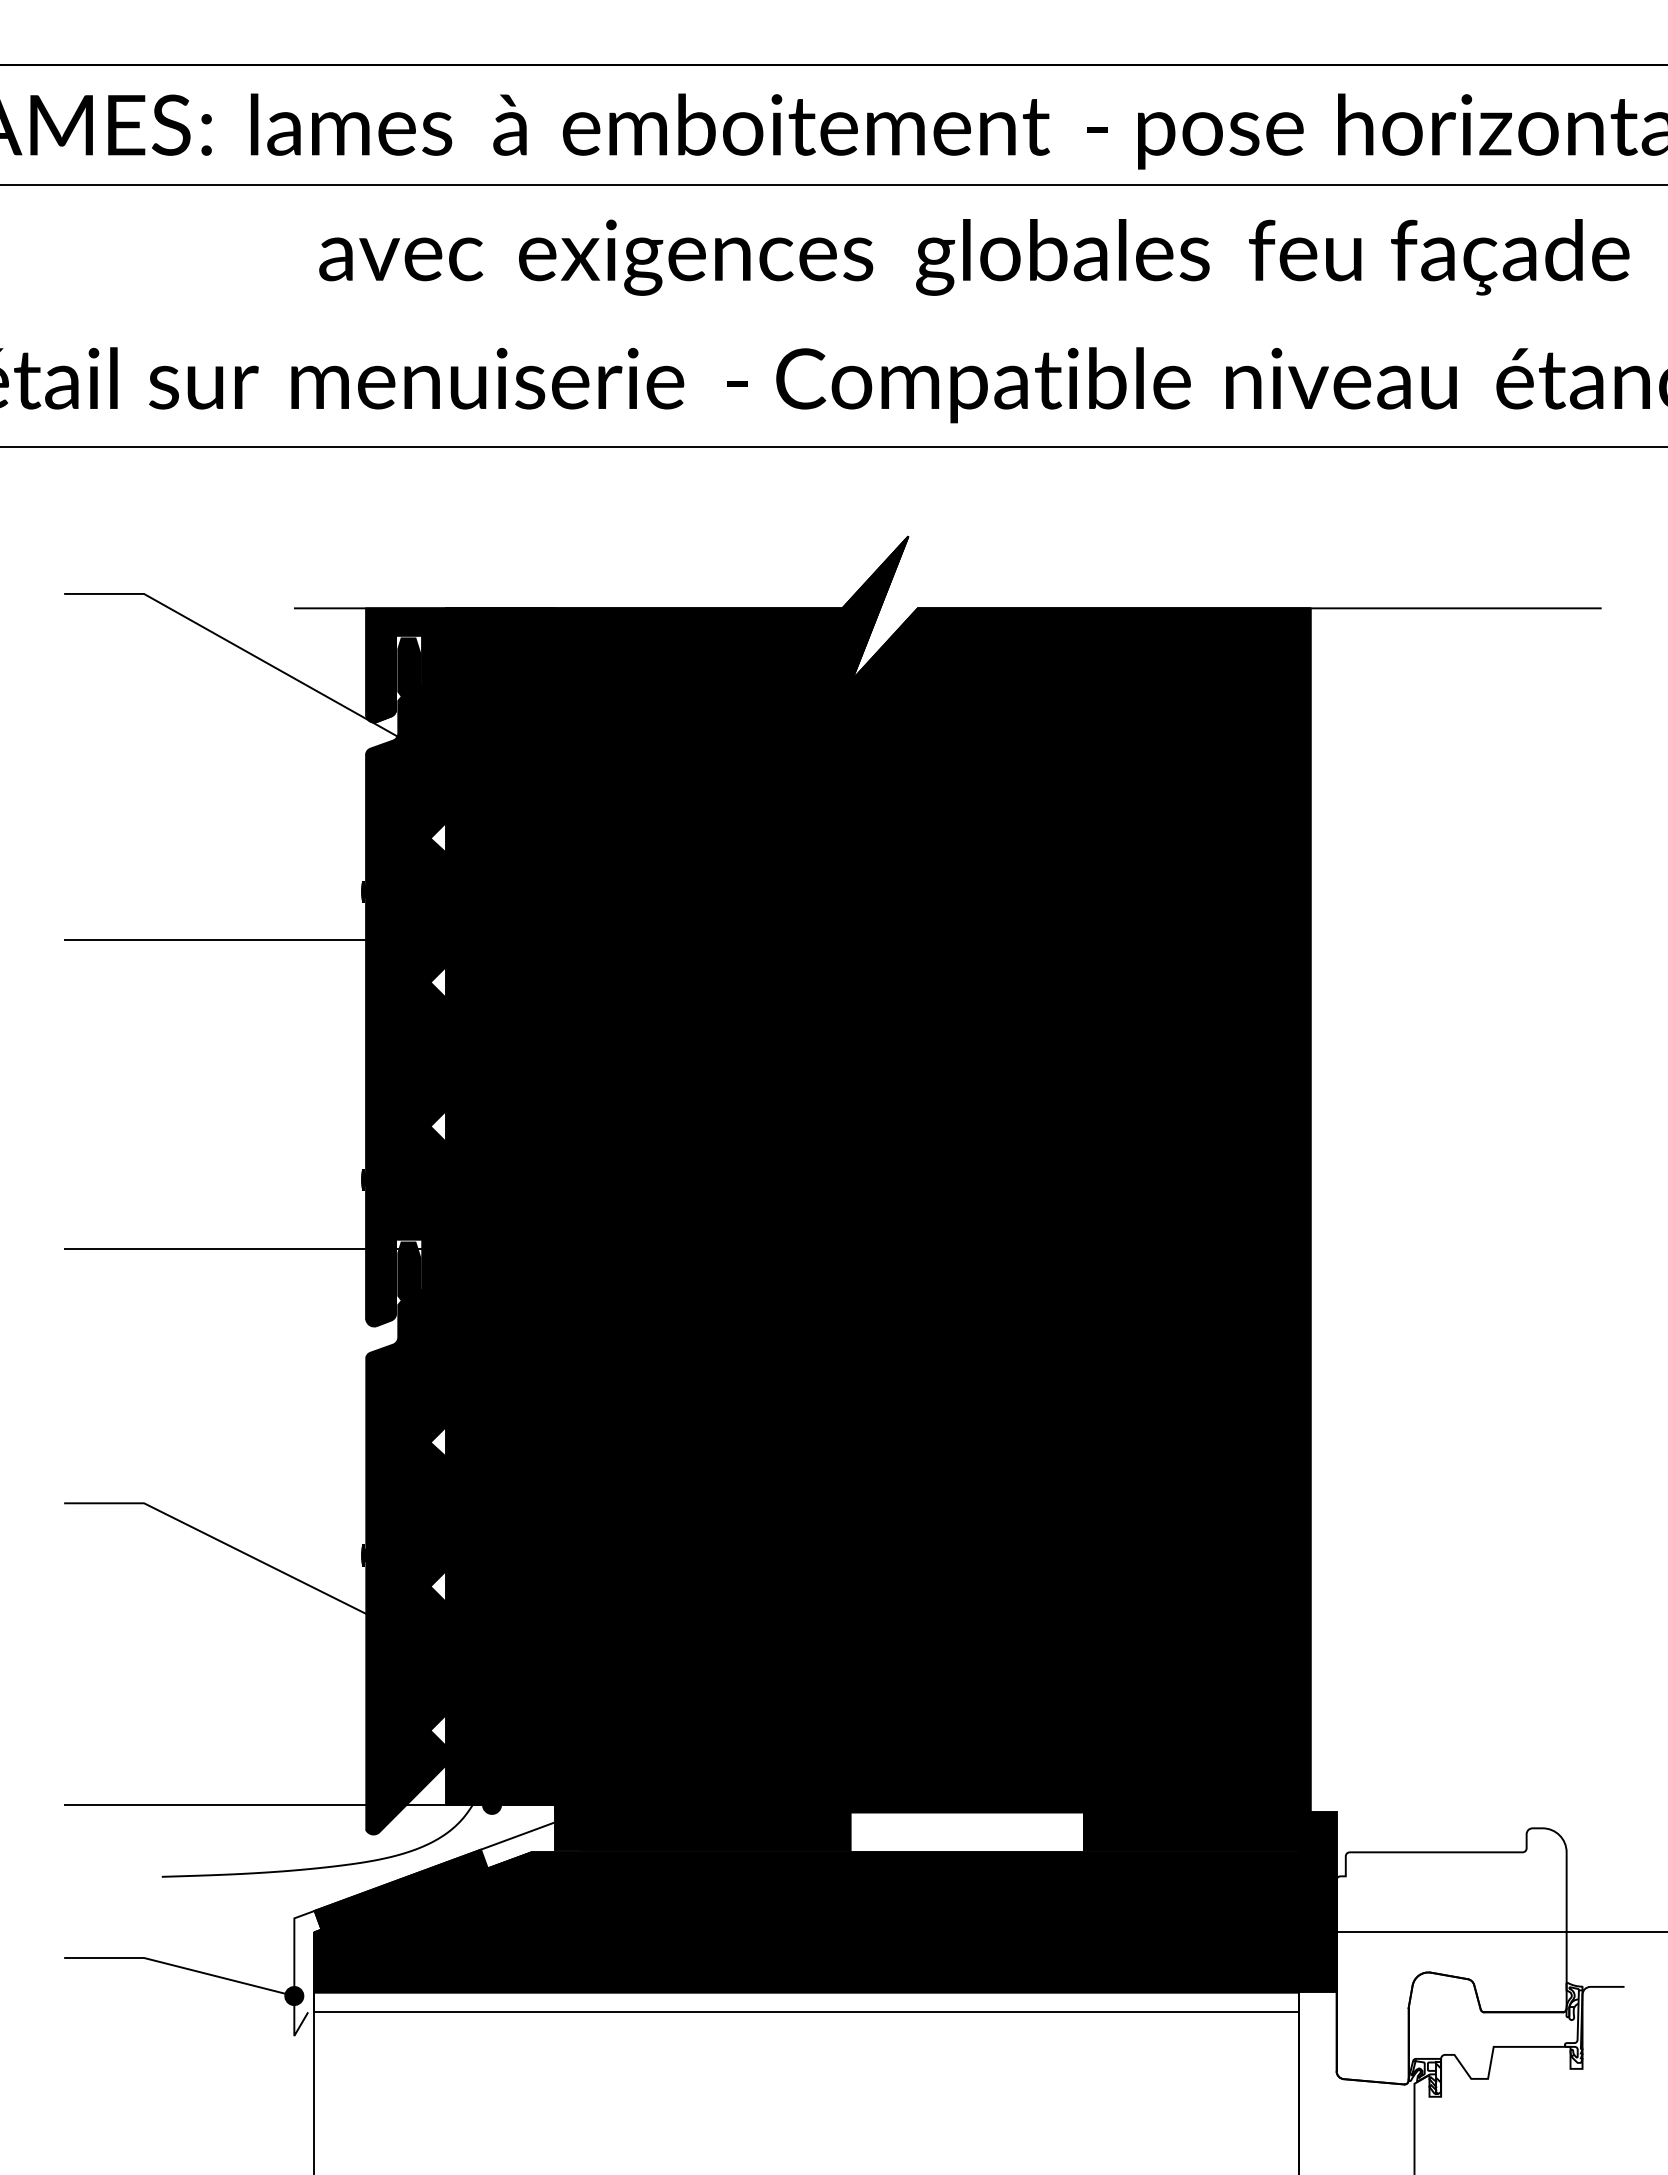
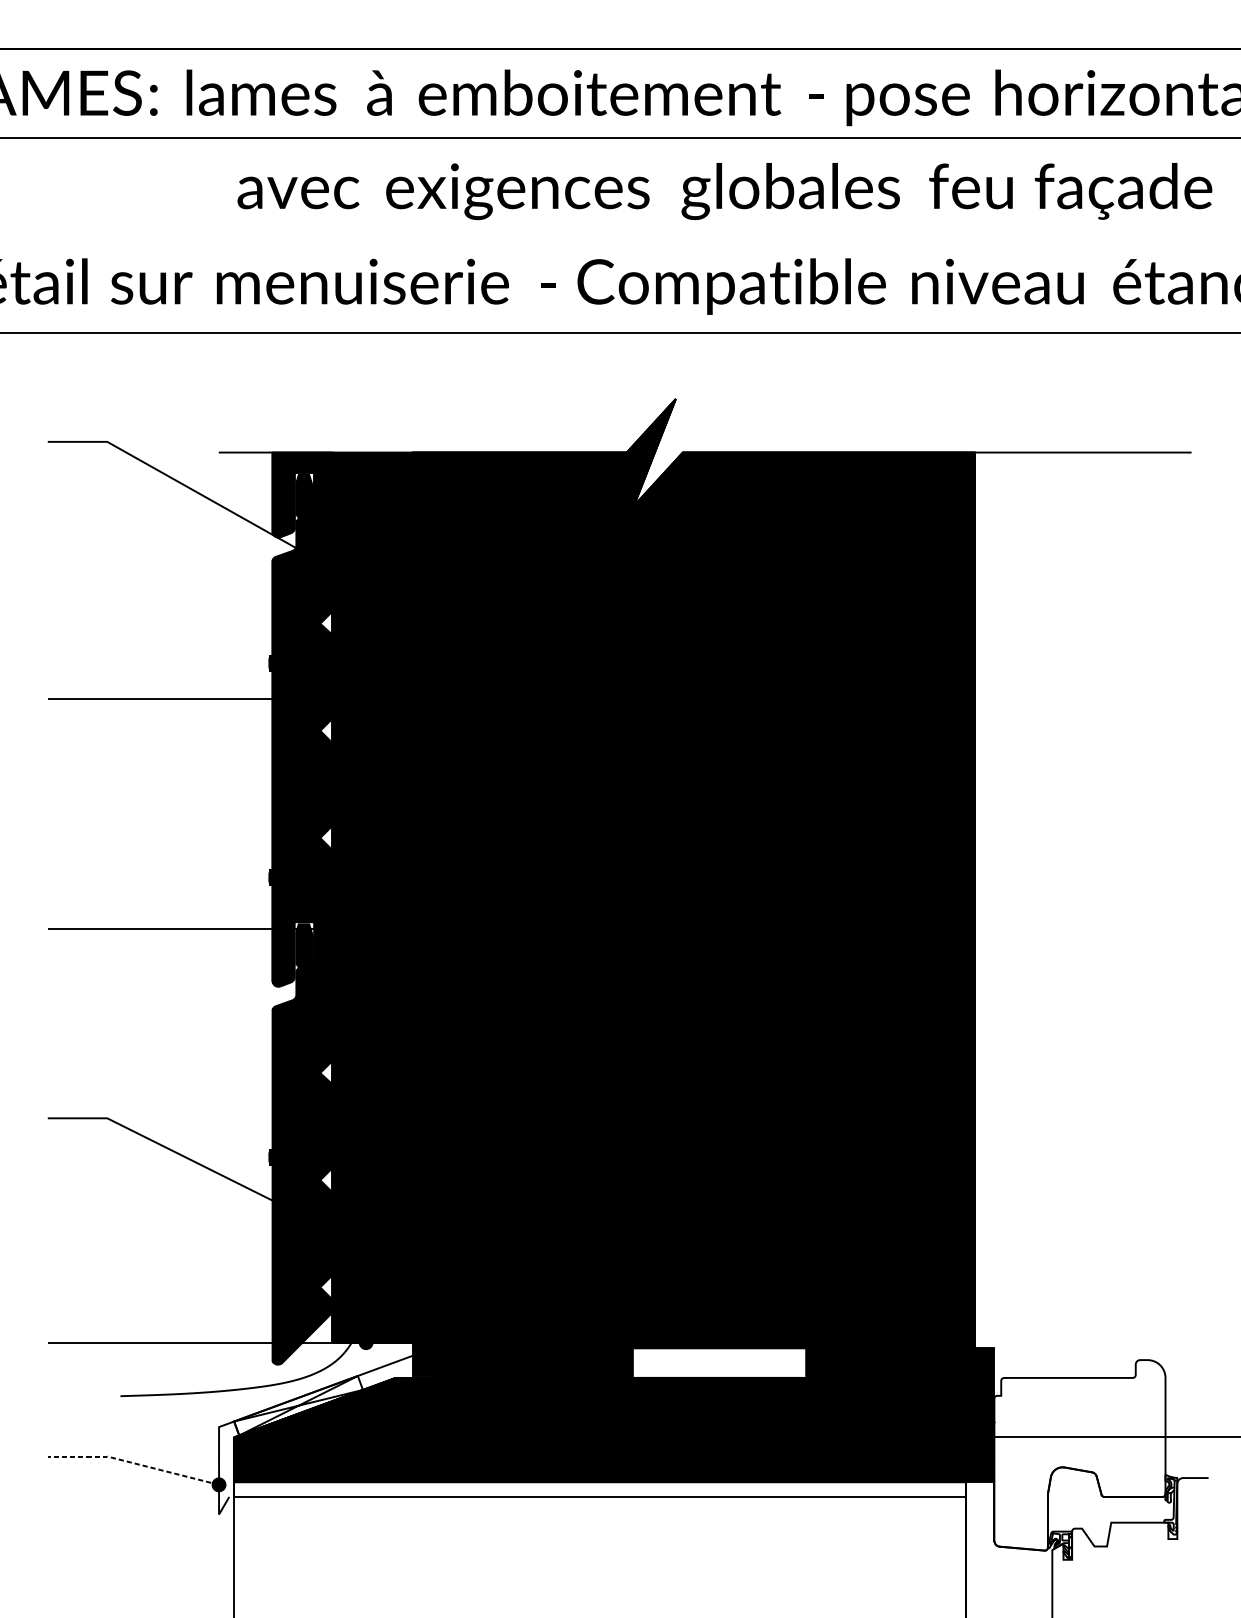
fill: (400, 1889) -> (298, 1405), removed
line: (179, 1966) -> (133, 1462), solid -> dashed

